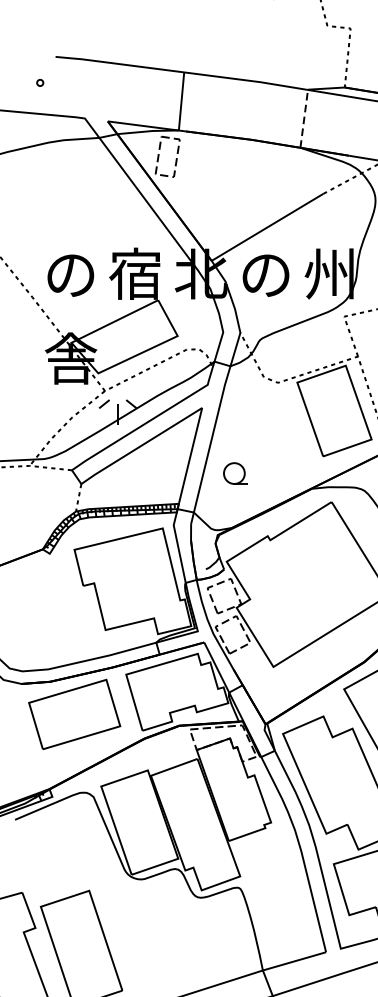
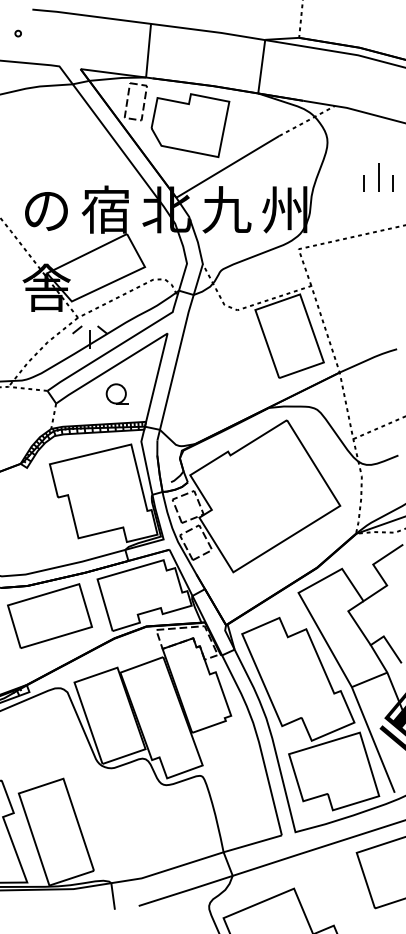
line: (303, 118) -> (261, 66), dashed -> solid
part: (227, 182) -> (190, 125), added
text: (266, 273) -> (226, 209), の -> 九
part: (234, 473) -> (116, 393), moved

